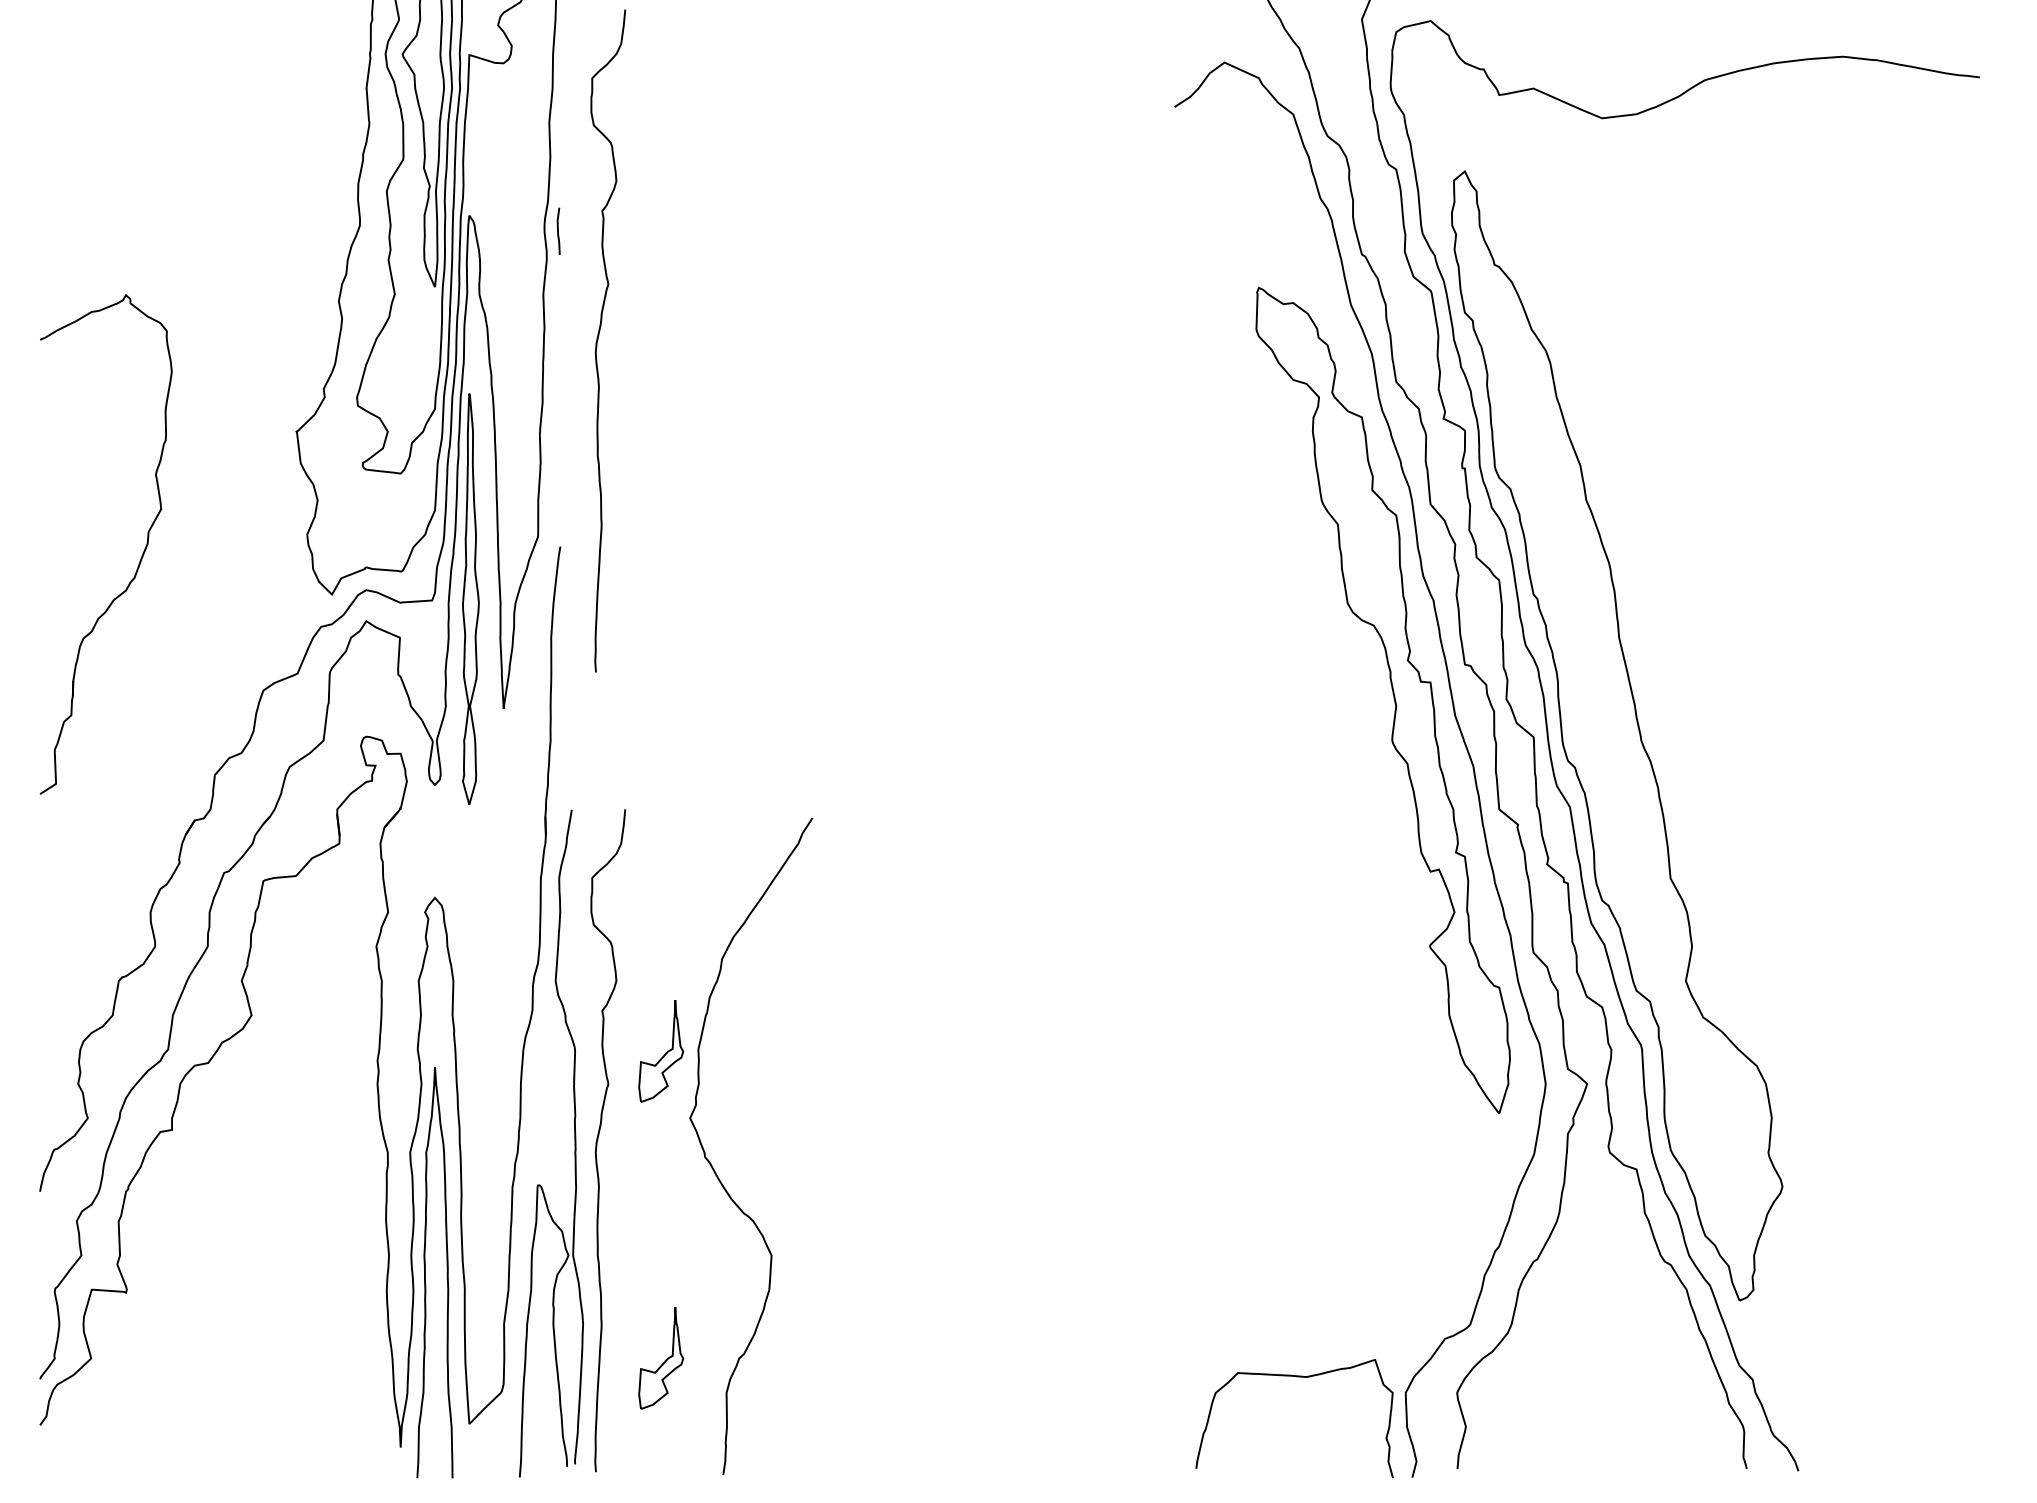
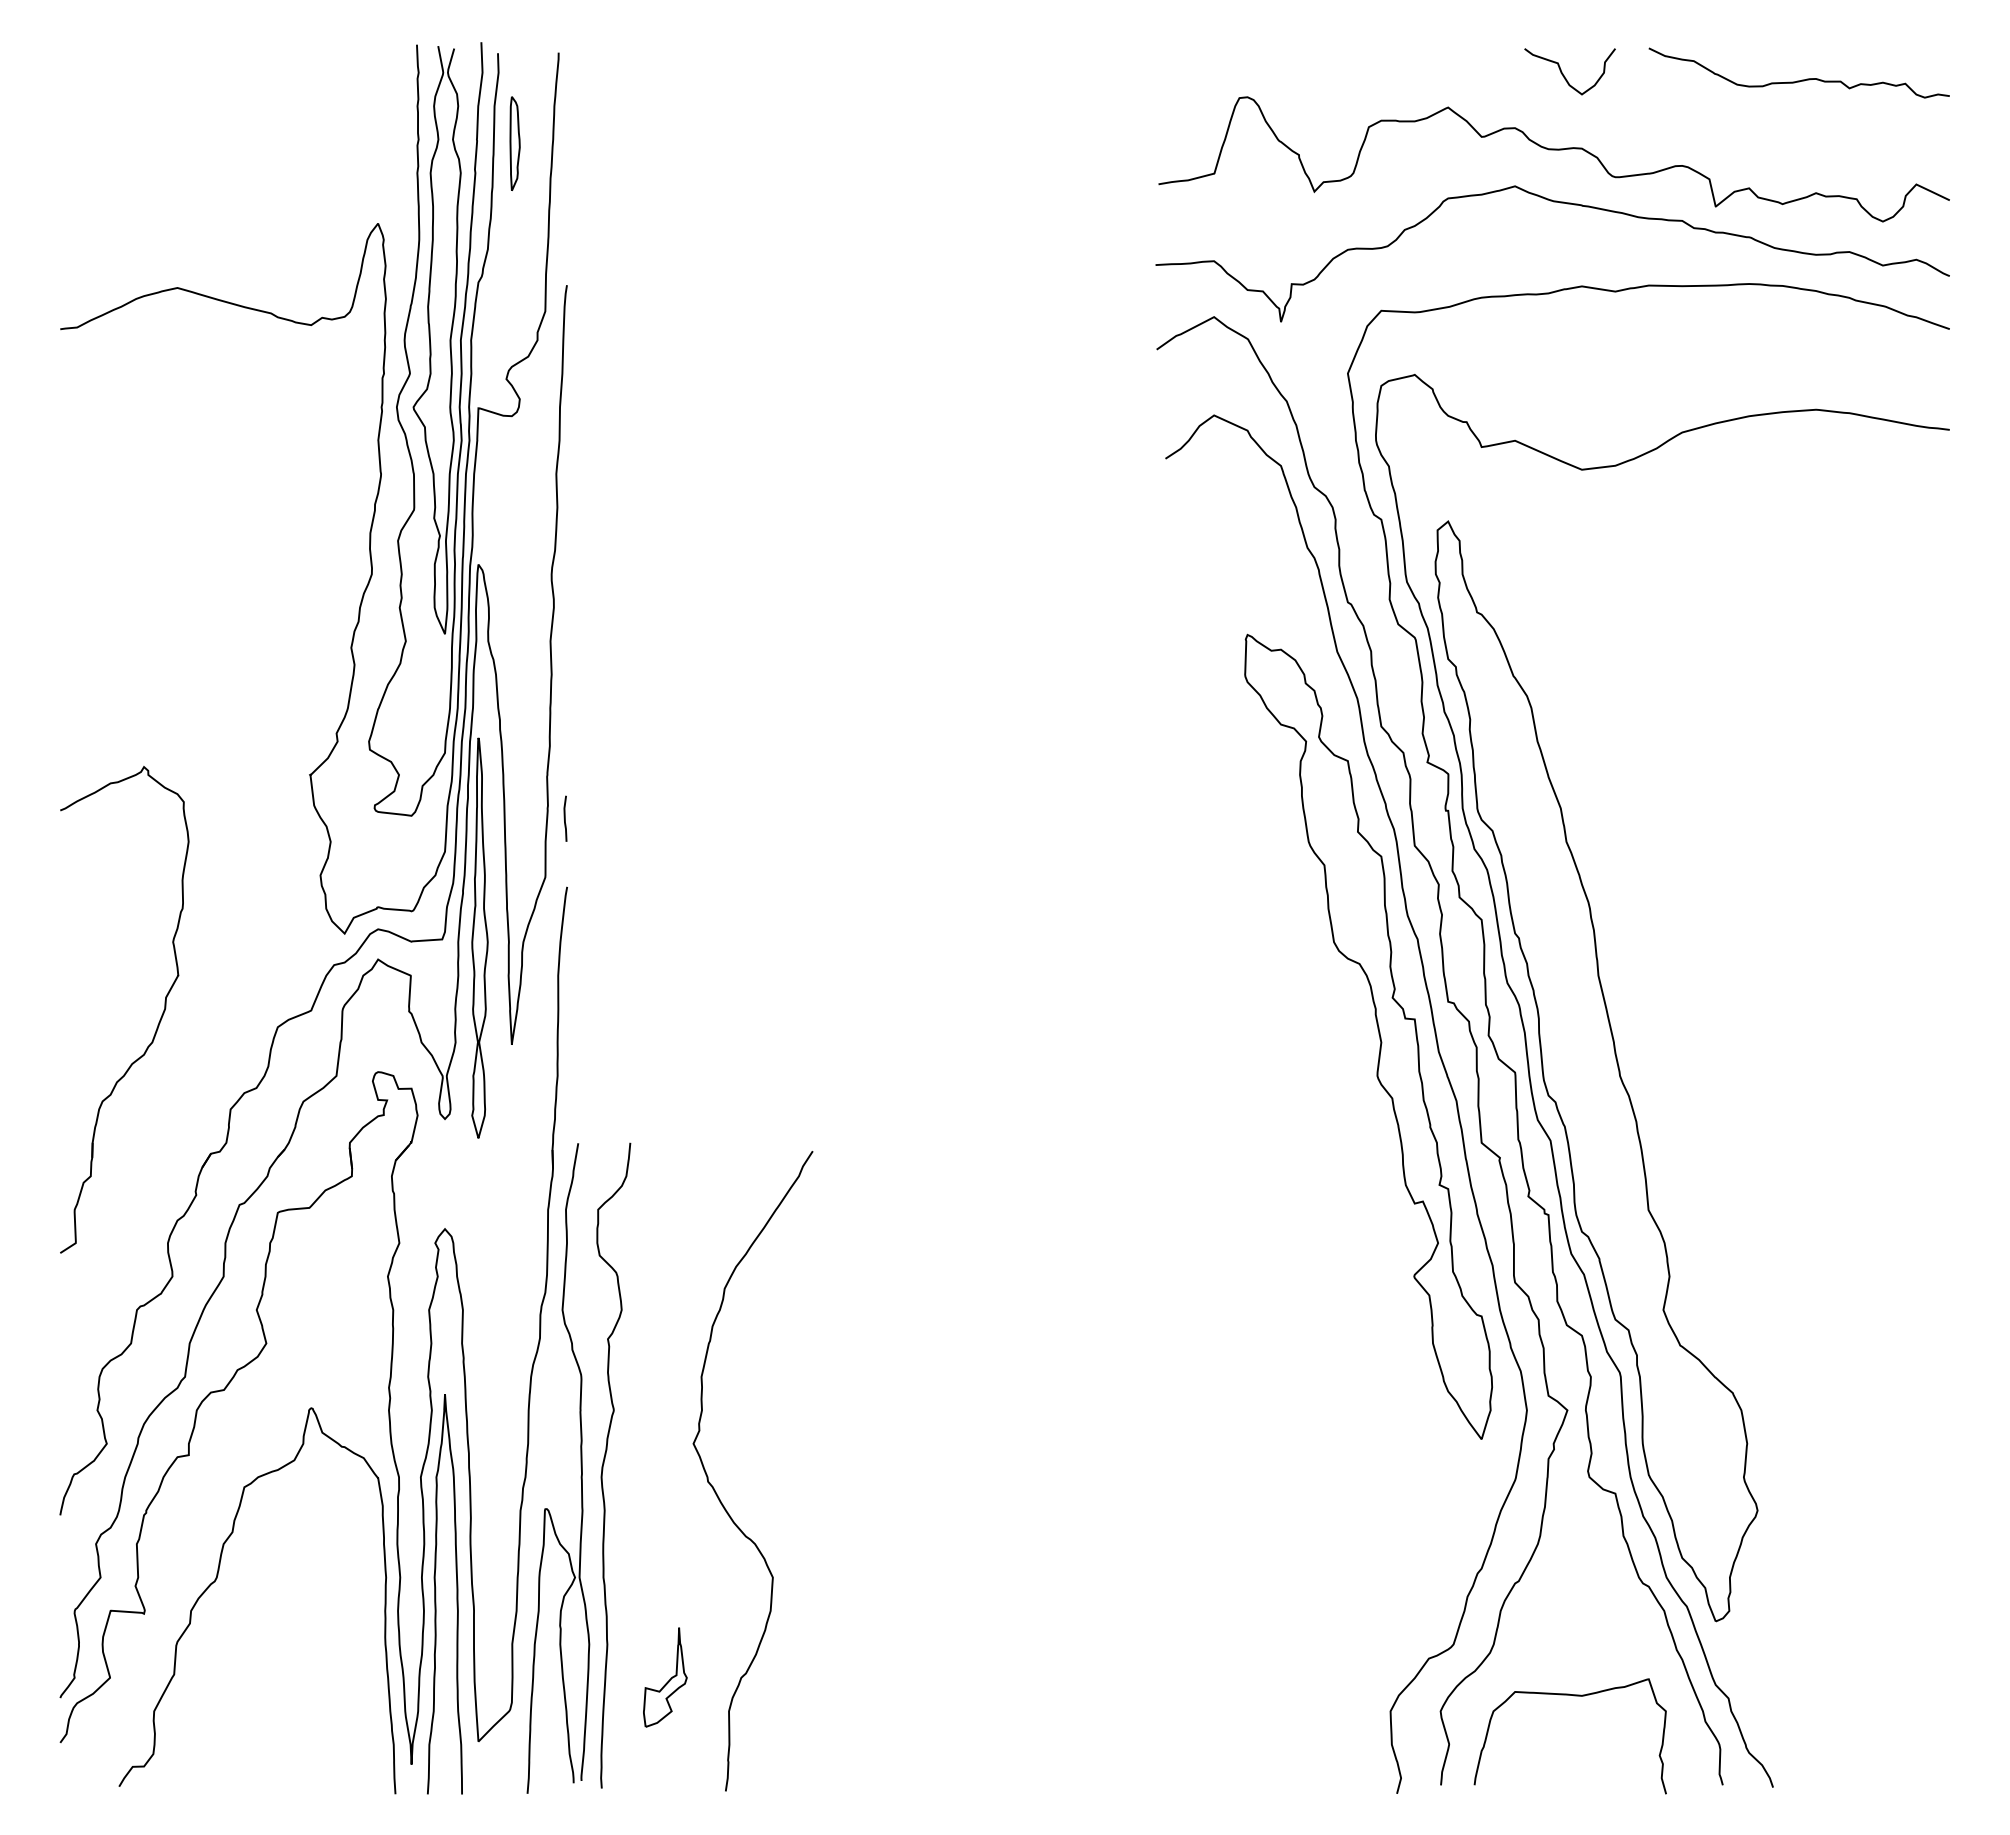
line: (558, 230) -> (565, 818), moved
curve: (598, 338) -> (604, 684), removed
part: (139, 559) -> (157, 1024), moved
part: (661, 1051) -> (665, 1378), removed
curve: (200, 1258) -> (216, 1580), added
curve: (1297, 1377) -> (1573, 1696), moved

